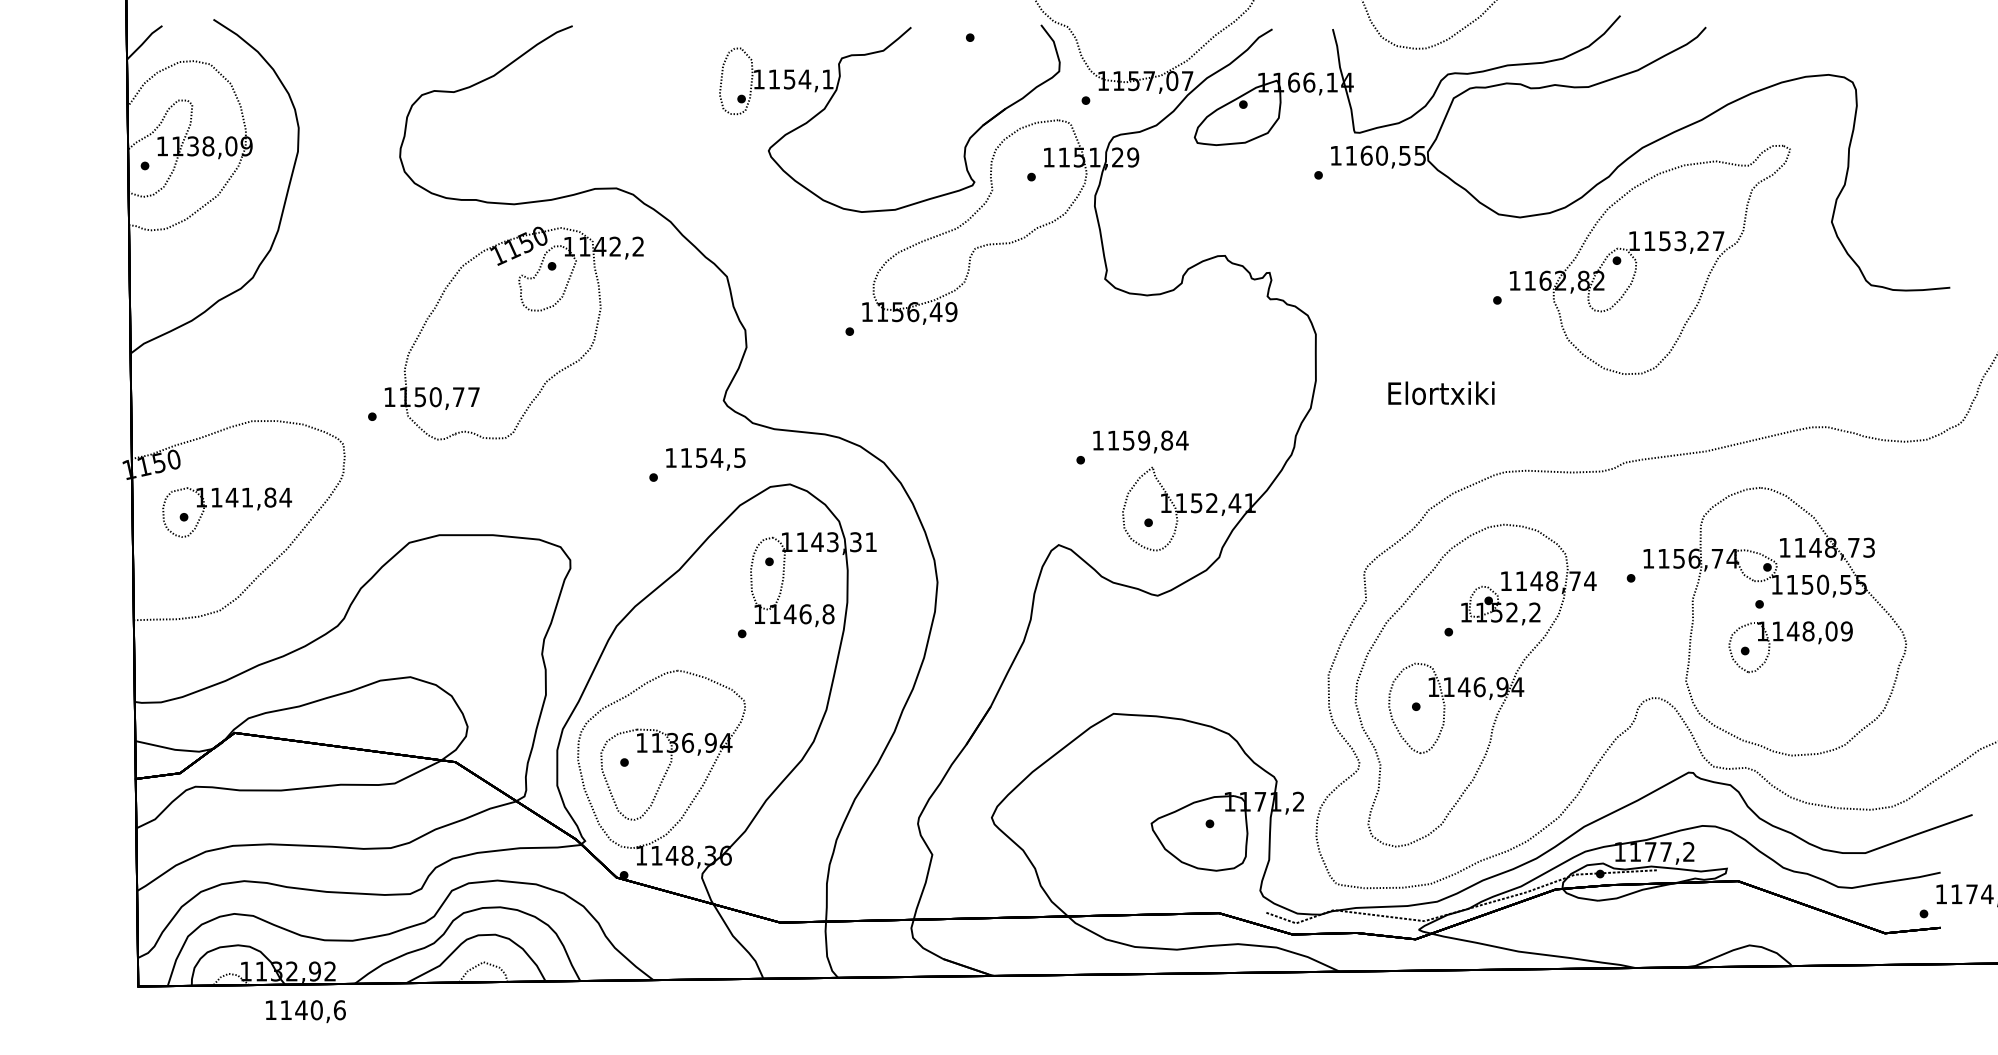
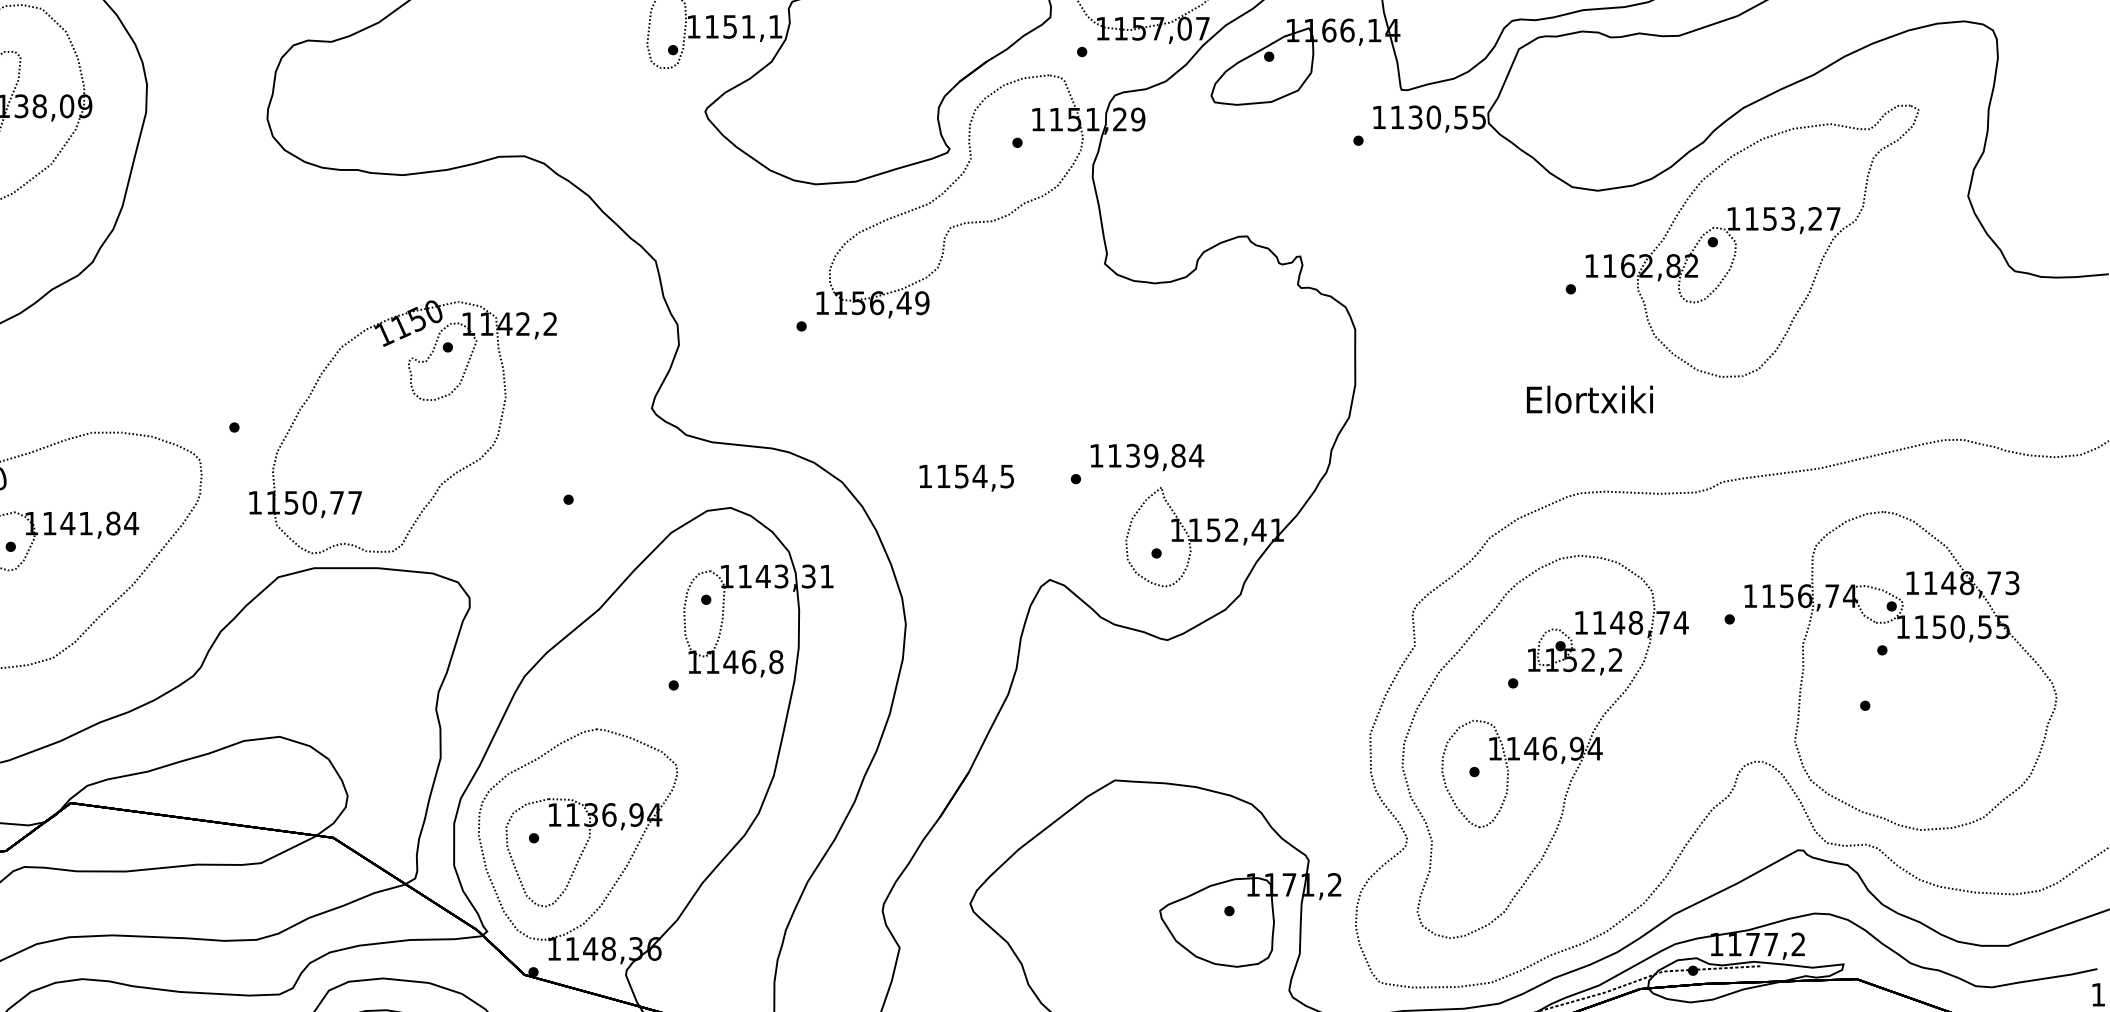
text: (804, 79) -> (747, 26), 1154,1 -> 1151,1
text: (1366, 155) -> (1415, 117), 1160,55 -> 1130,55
part: (528, 310) -> (419, 399), moved
text: (1441, 393) -> (1590, 399), moved
text: (1128, 439) -> (1132, 454), 1159,84 -> 1139,84
text: (705, 459) -> (966, 478), moved
part: (1795, 641) -> (1925, 694), removed

